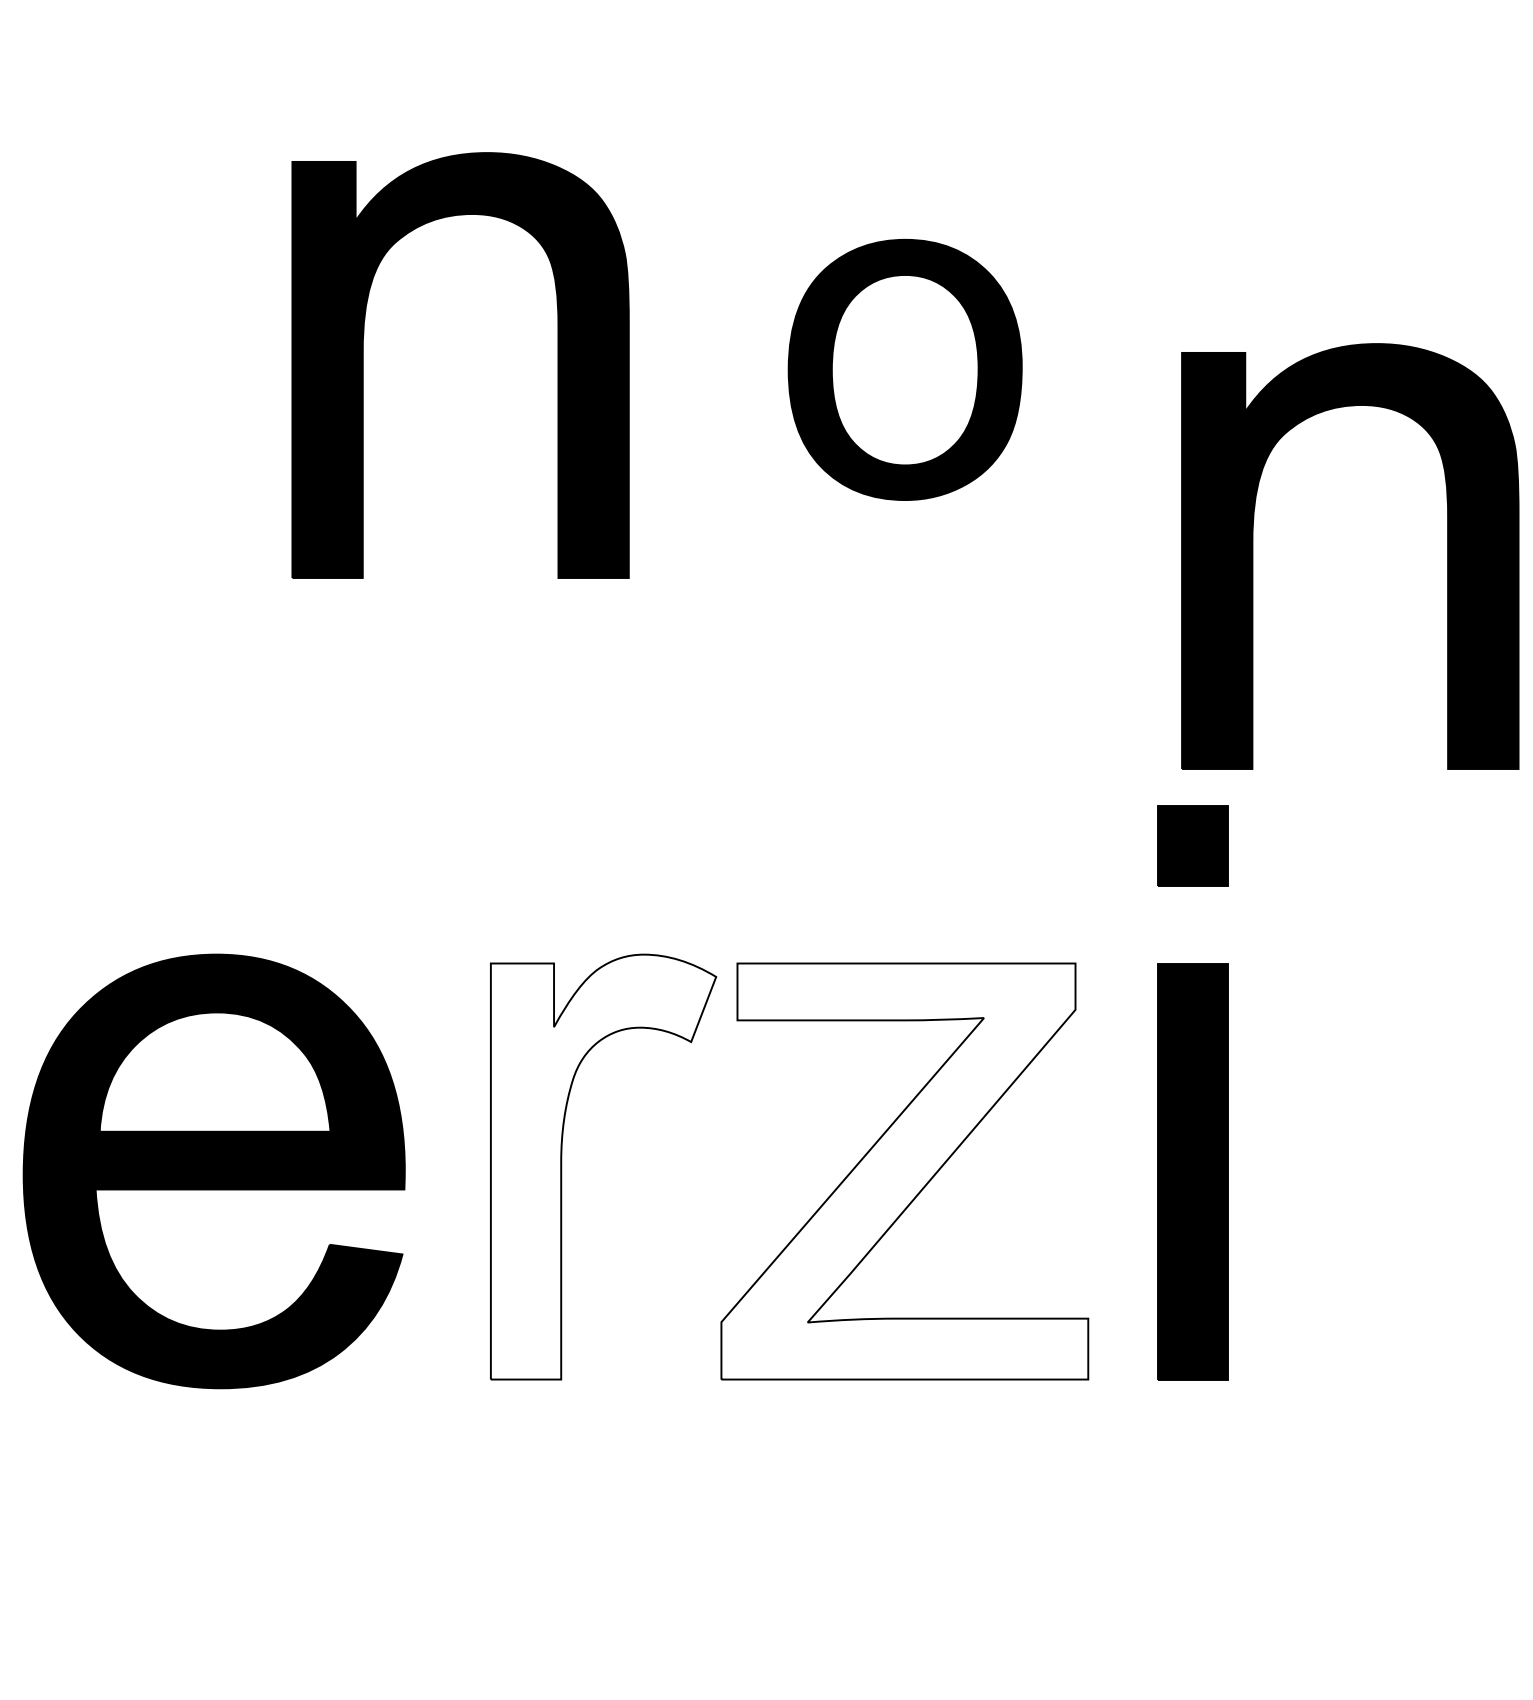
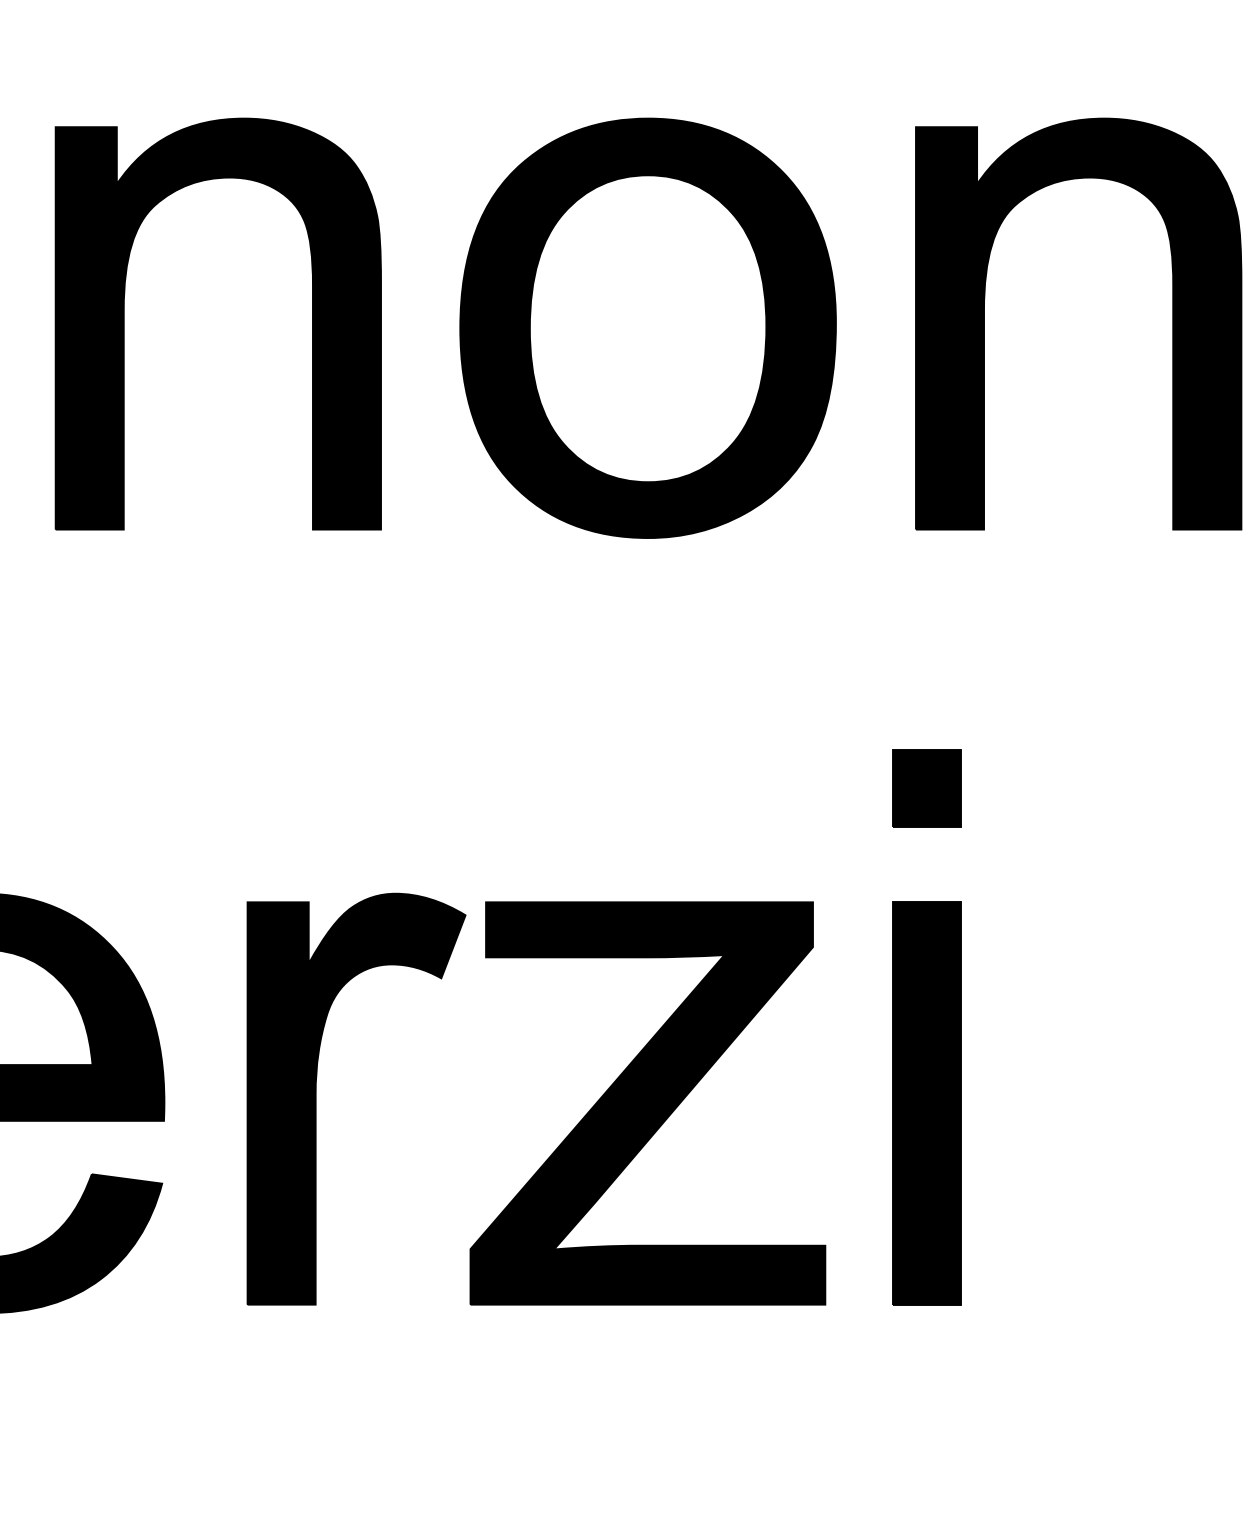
part: (905, 369) -> (648, 327), size x1.67
part: (1253, 556) -> (985, 324), moved
fill: (603, 1166) -> (356, 1098), added
fill: (904, 1171) -> (647, 1103), added

